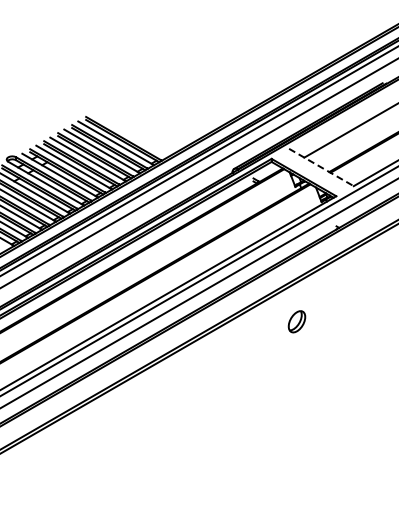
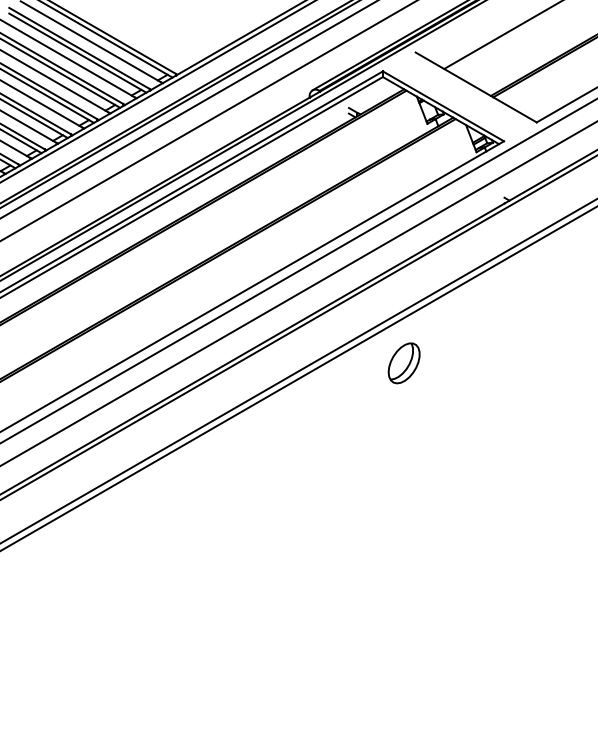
line: (321, 167) -> (476, 87), dashed -> solid
part: (296, 321) -> (403, 362), moved

